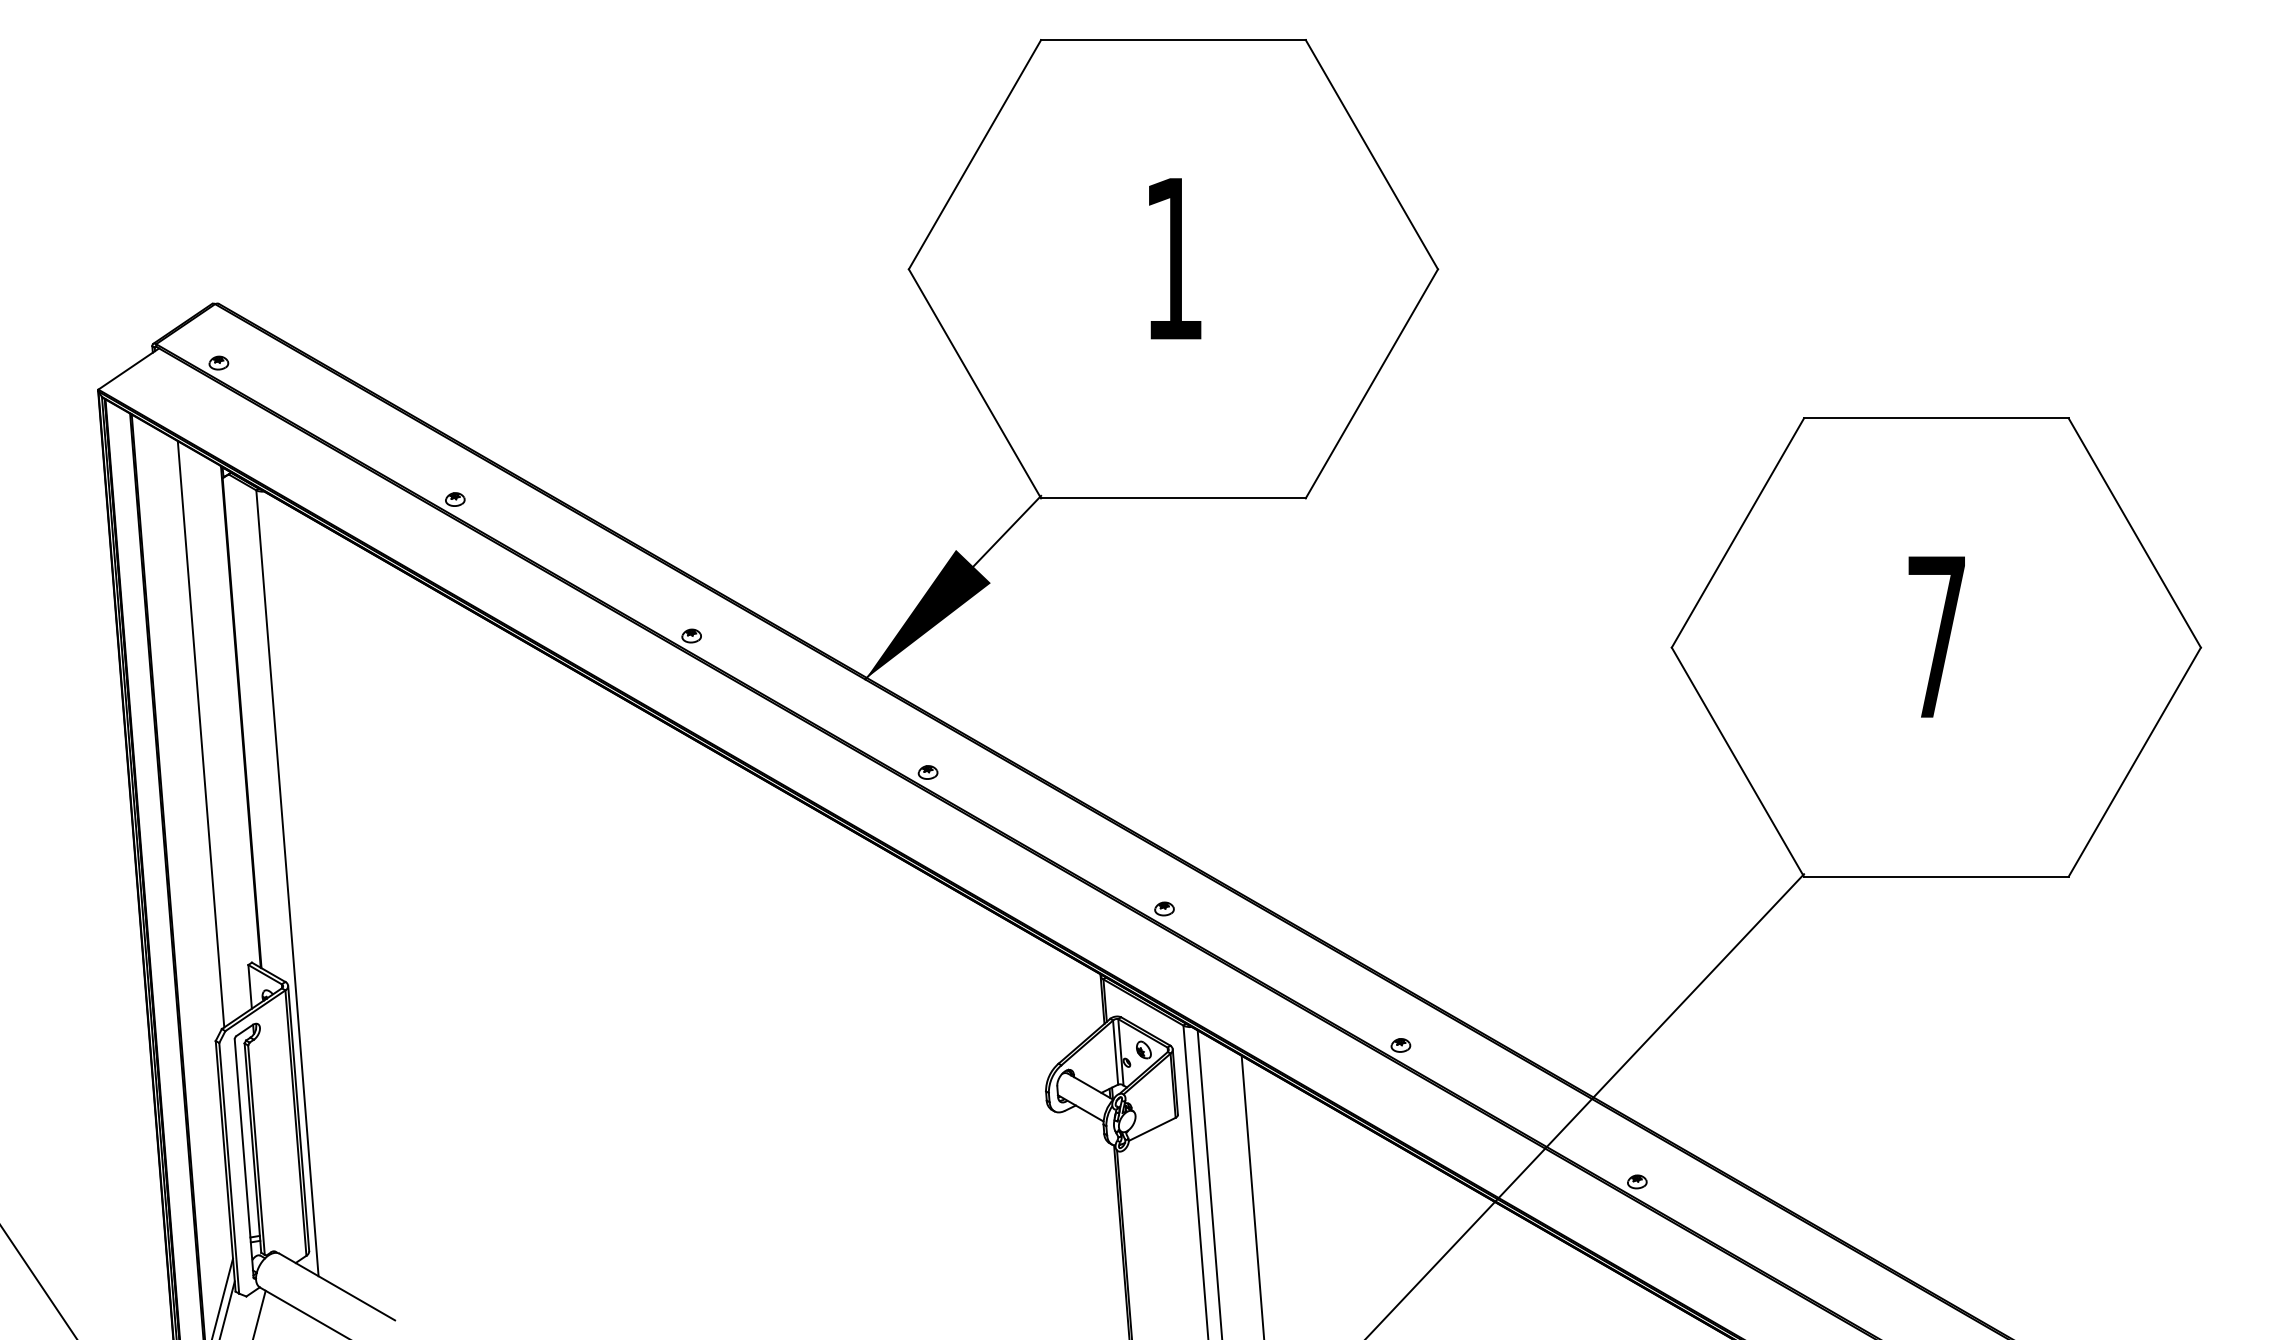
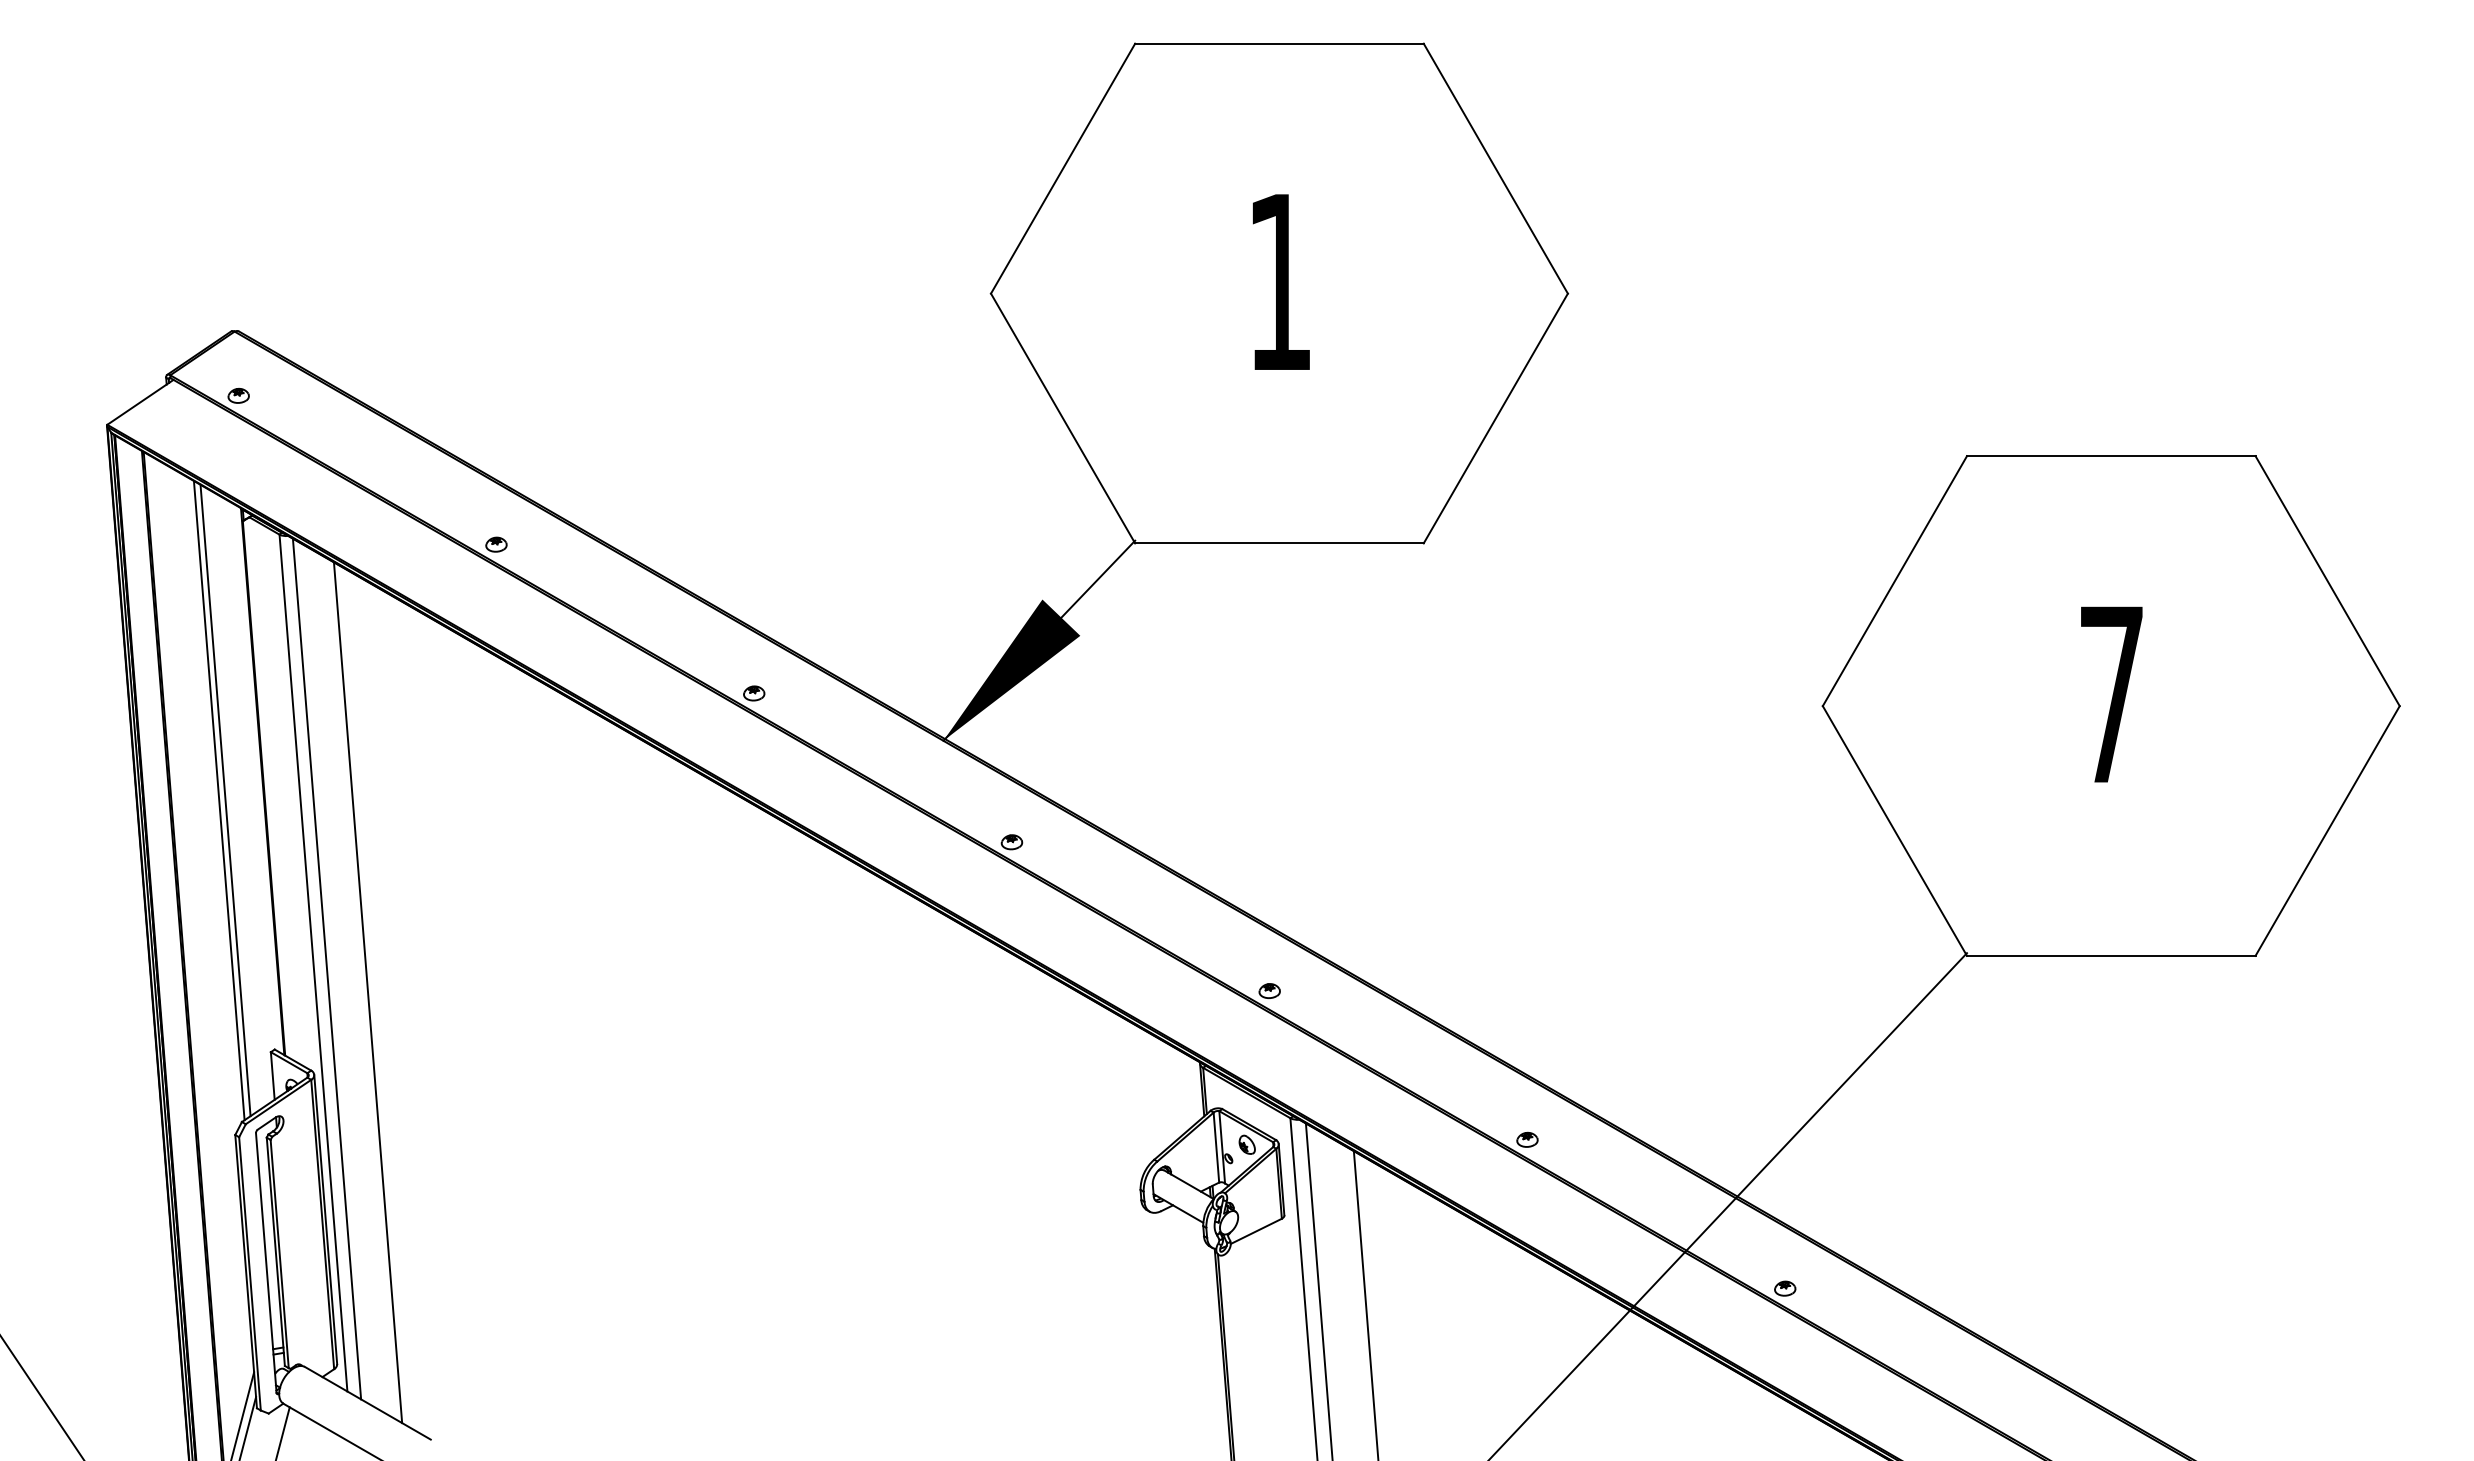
line: (206, 733) -> (225, 799), added
line: (299, 888) -> (326, 968), added
line: (337, 910) -> (368, 992), added

